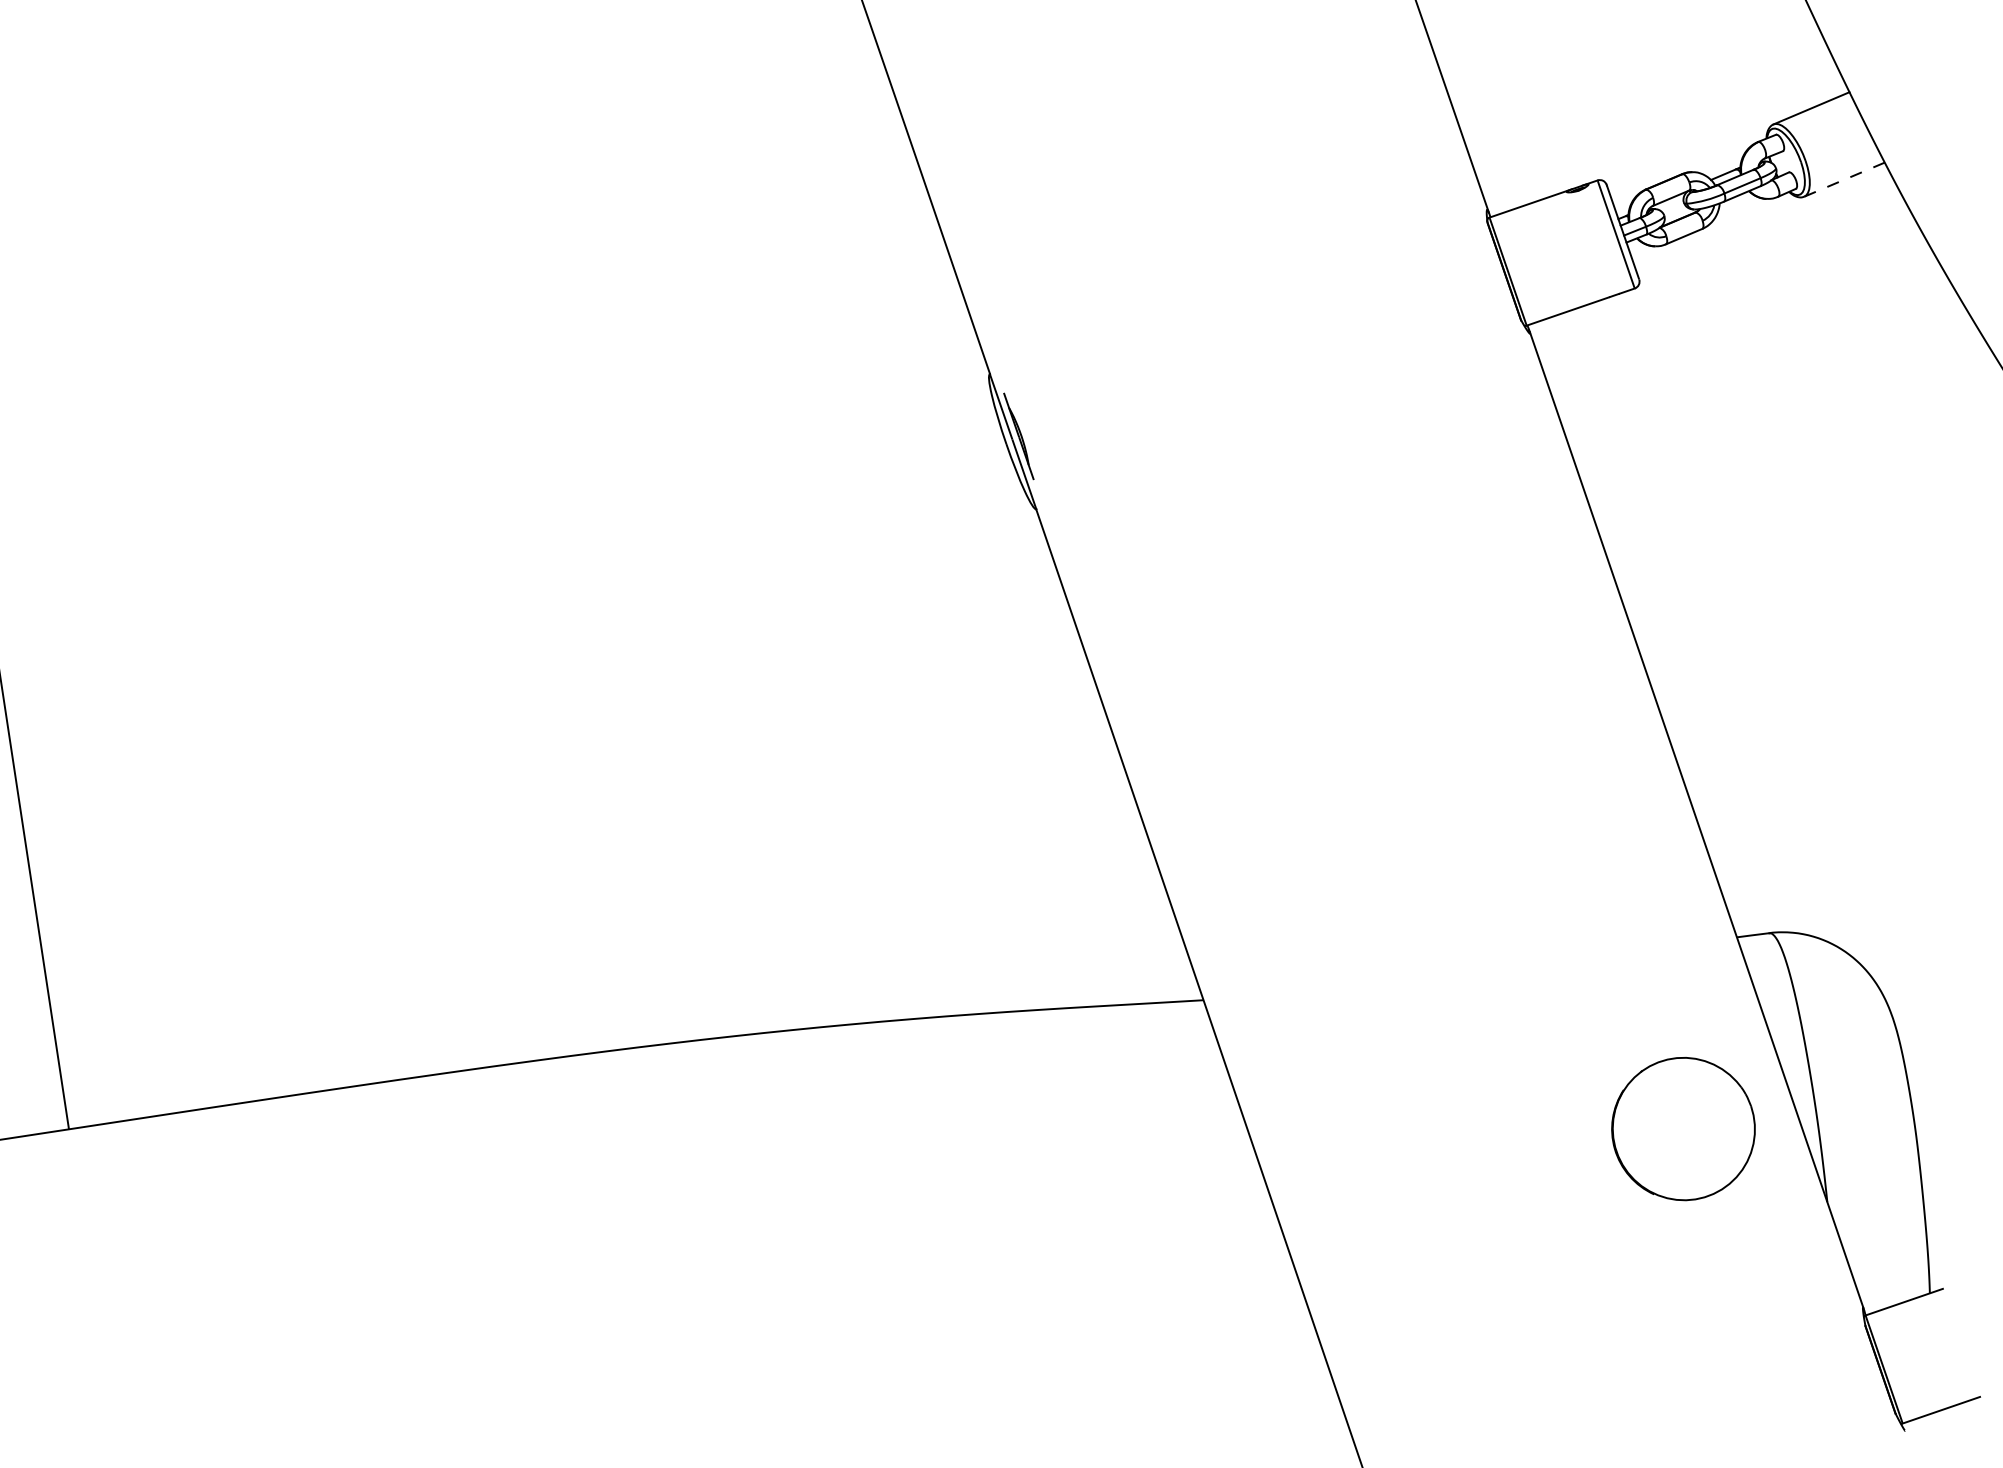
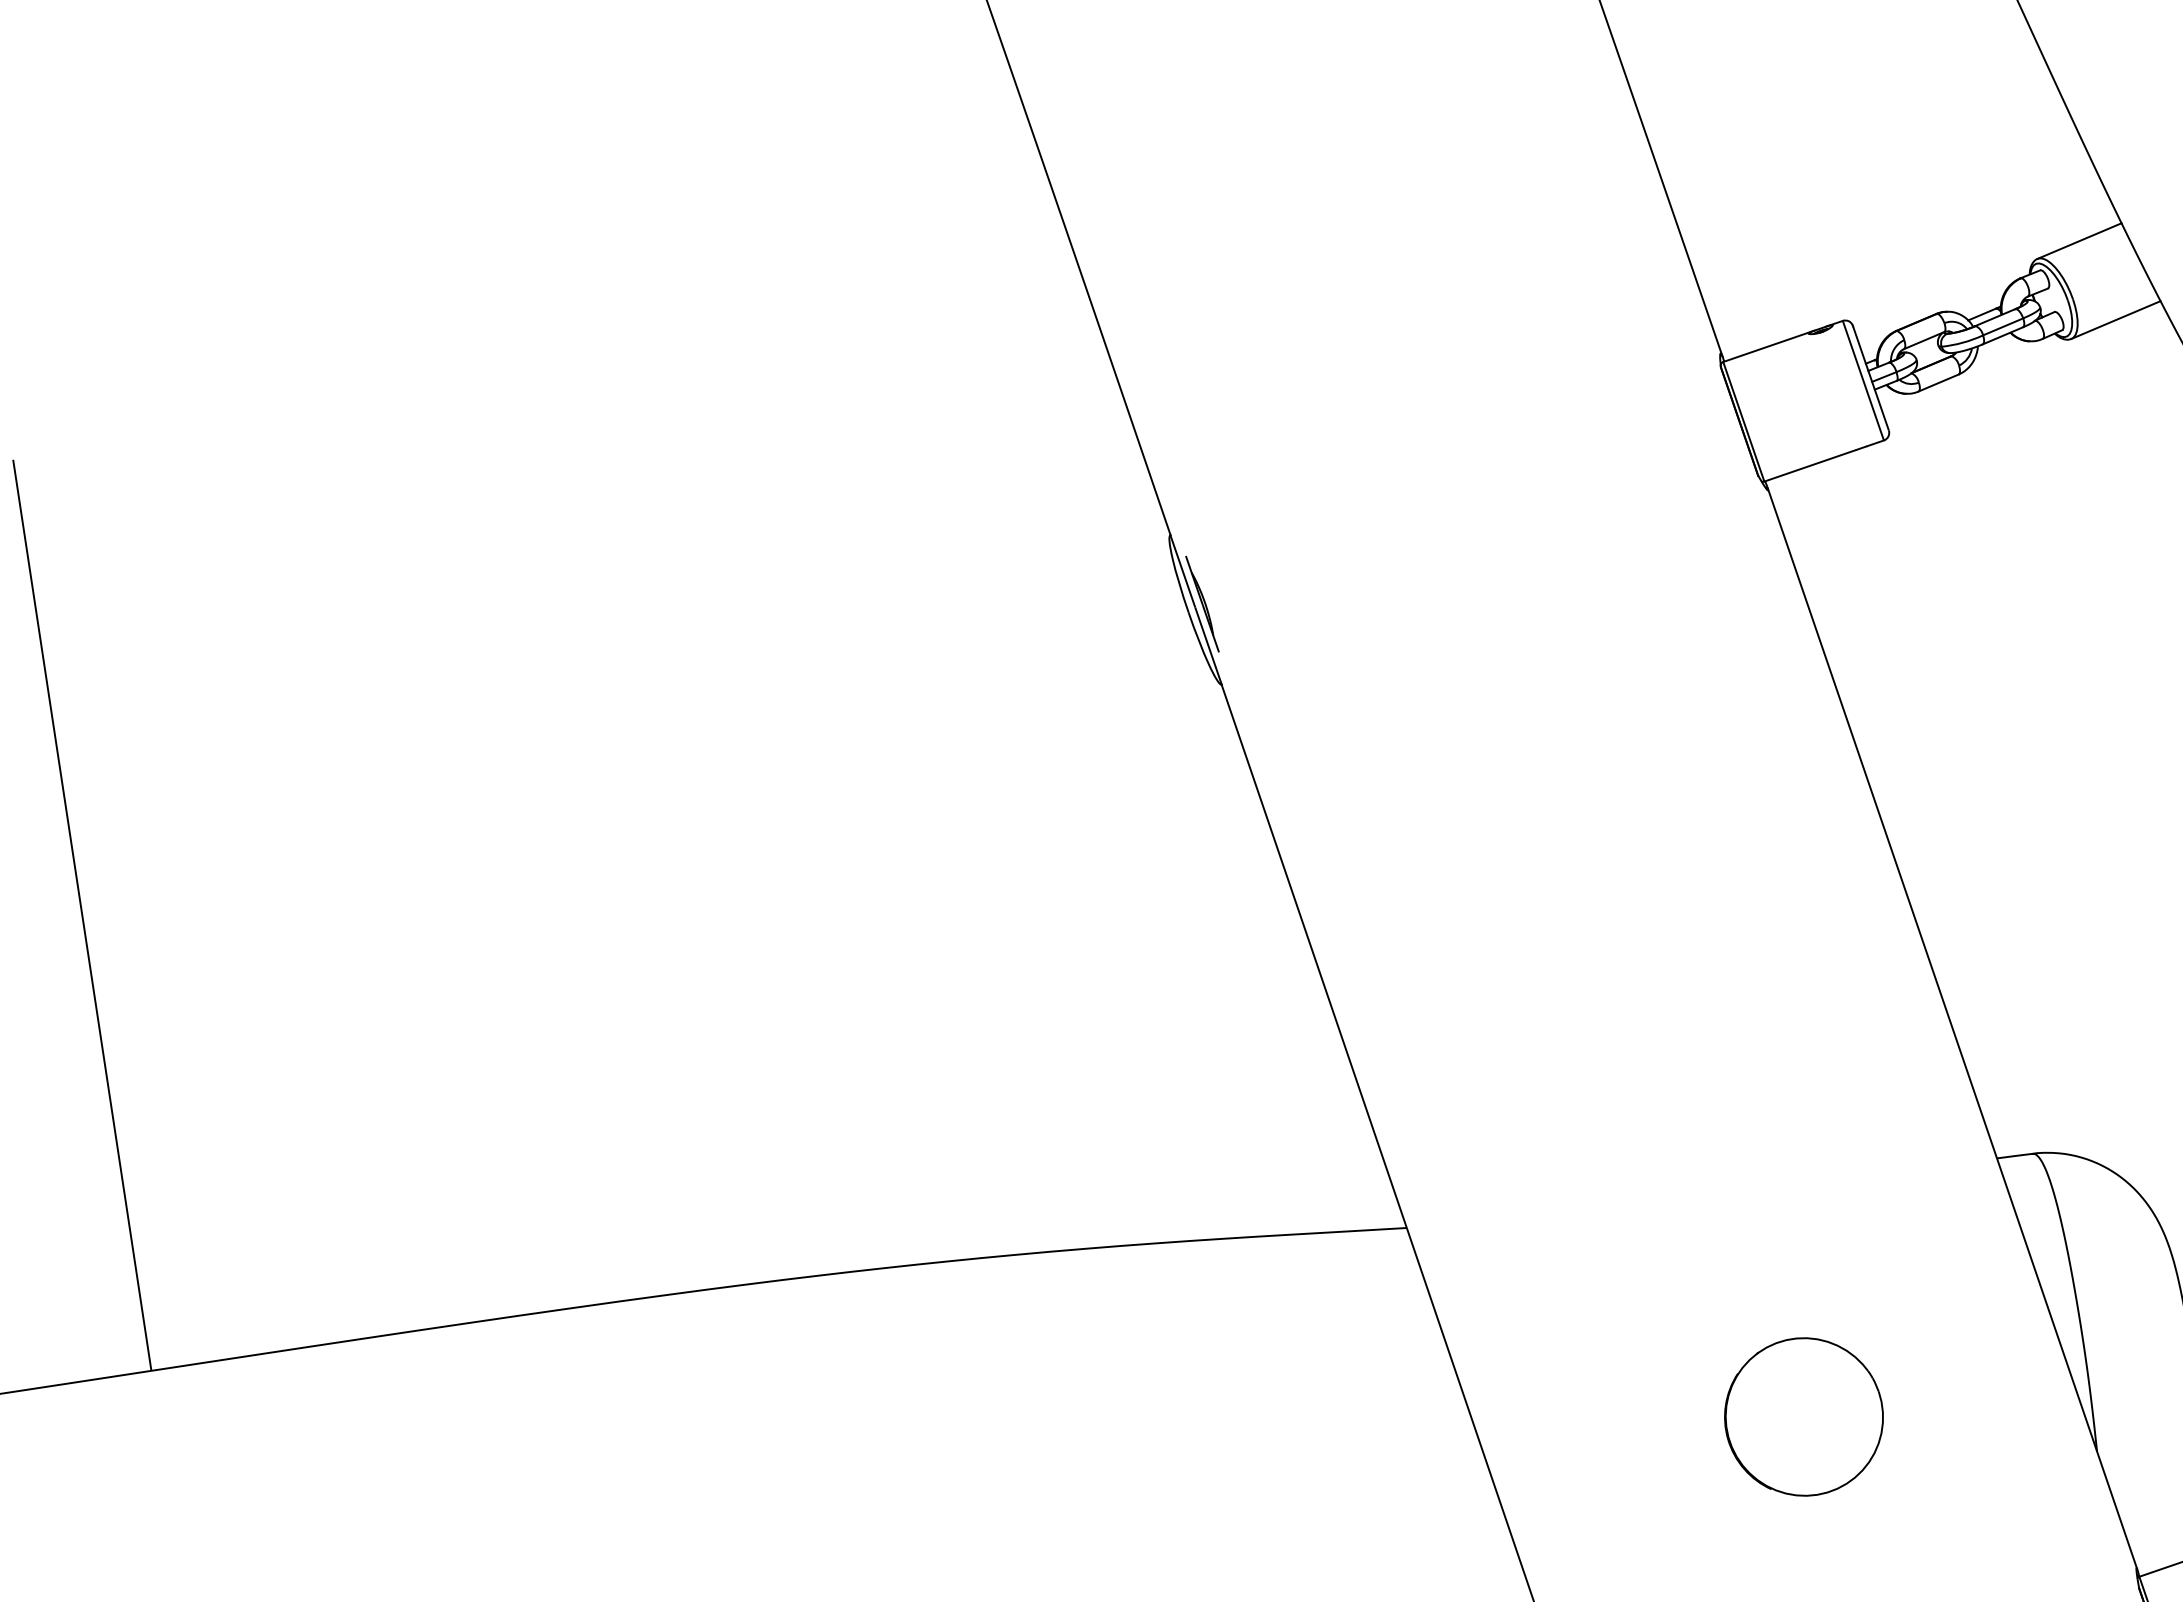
line: (1844, 179) -> (2116, 319), dashed -> solid
part: (1683, 1129) -> (1803, 1417), moved

